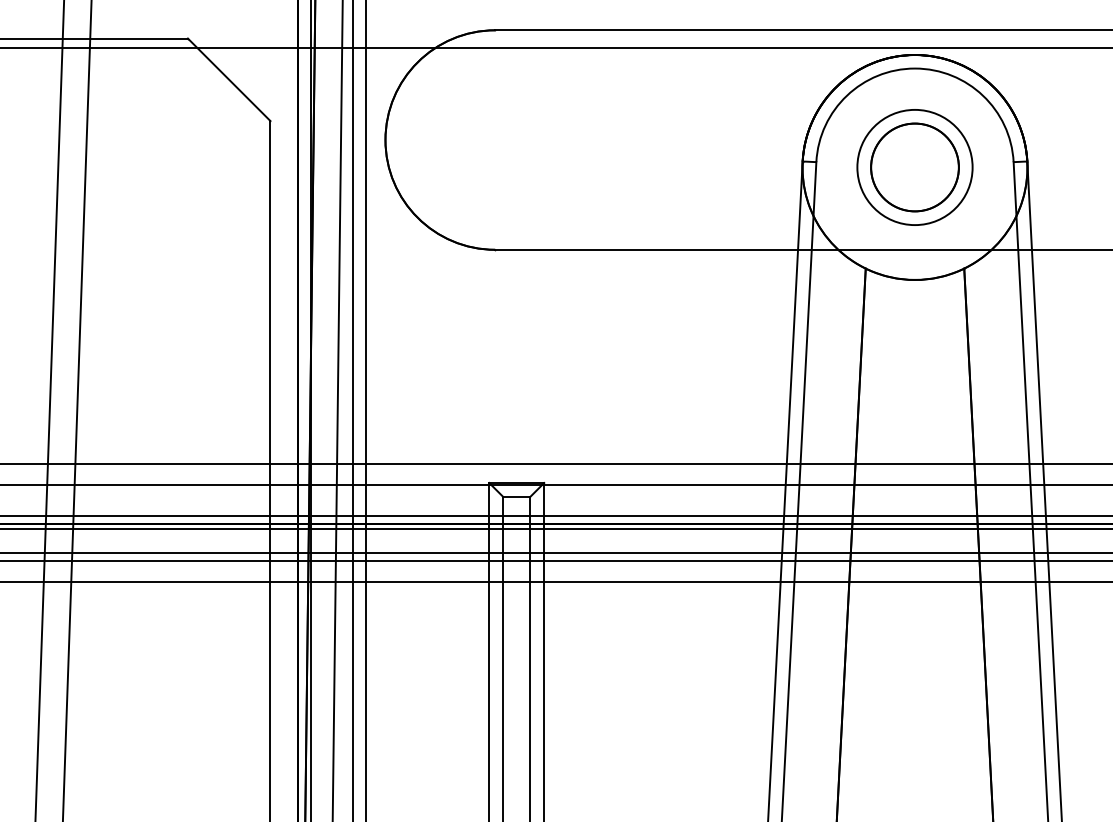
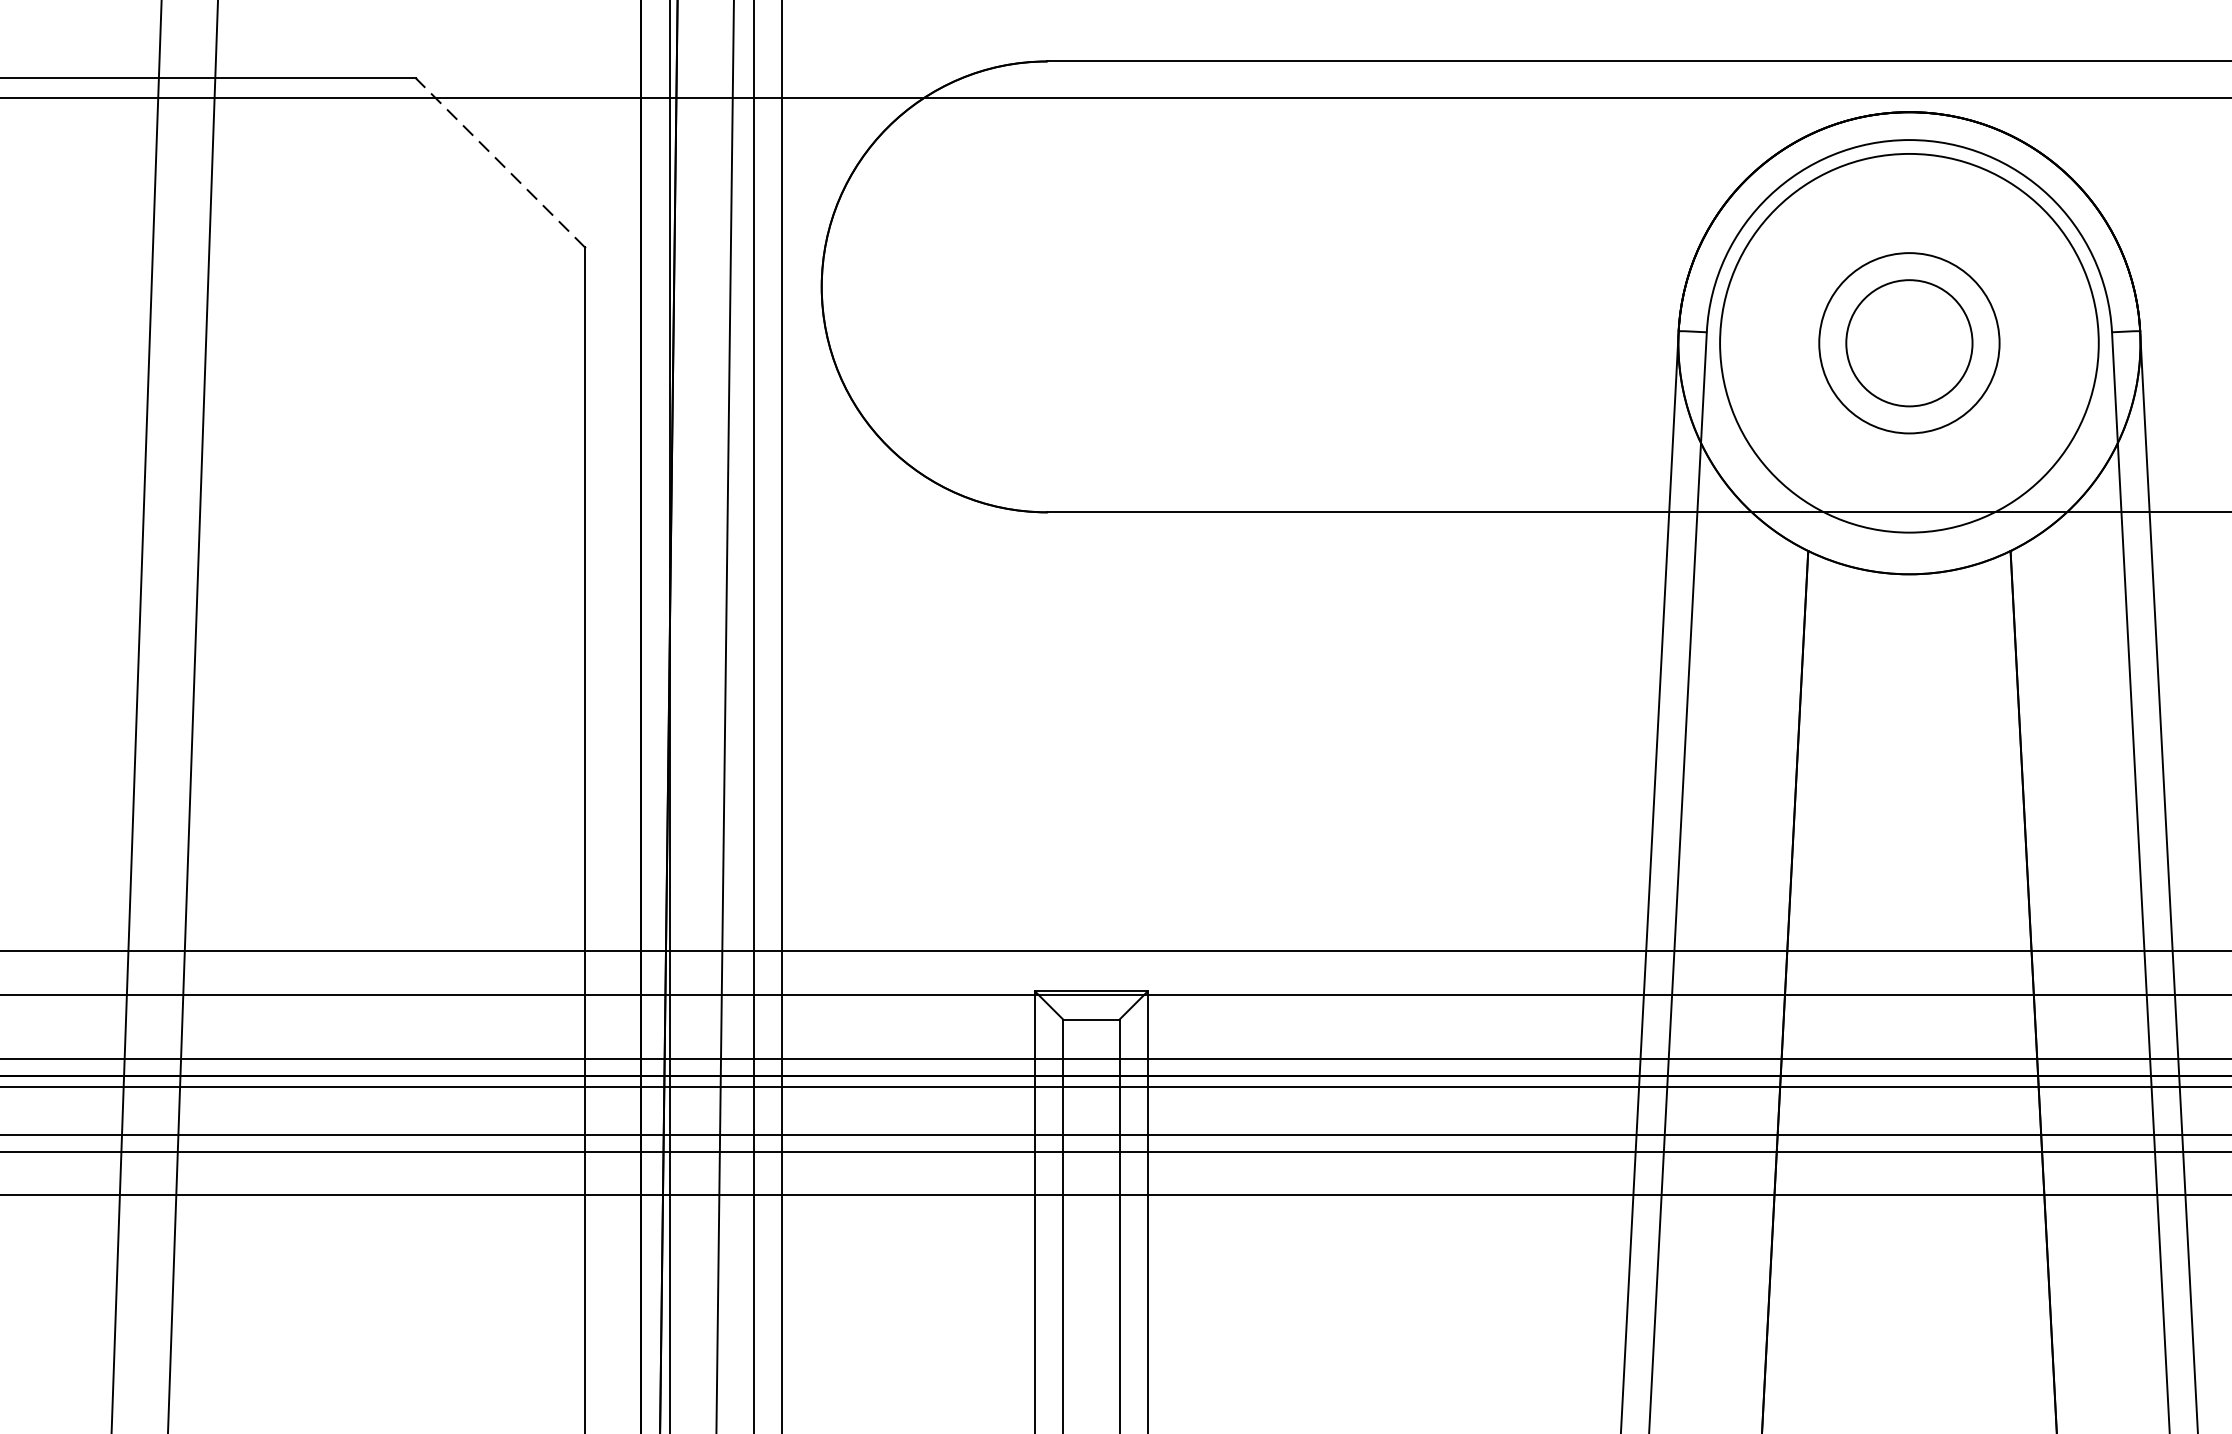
line: (228, 79) -> (499, 162), solid -> dashed
circle: (914, 167) -> (1908, 343), size x0.7
circle: (914, 167) -> (1908, 343), size x1.6

